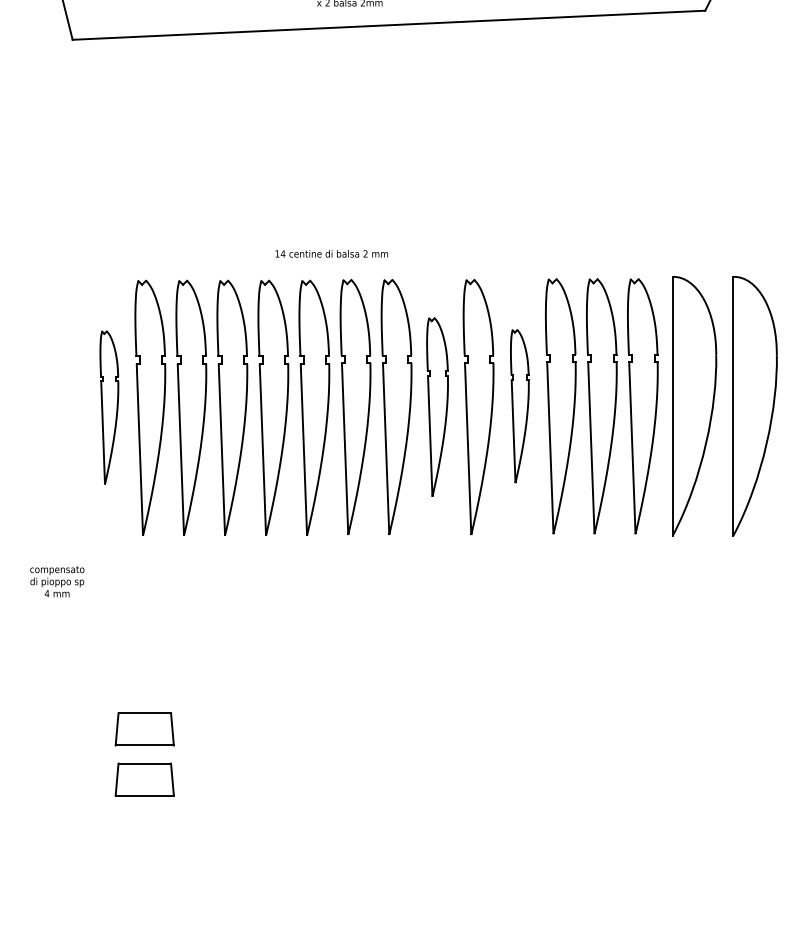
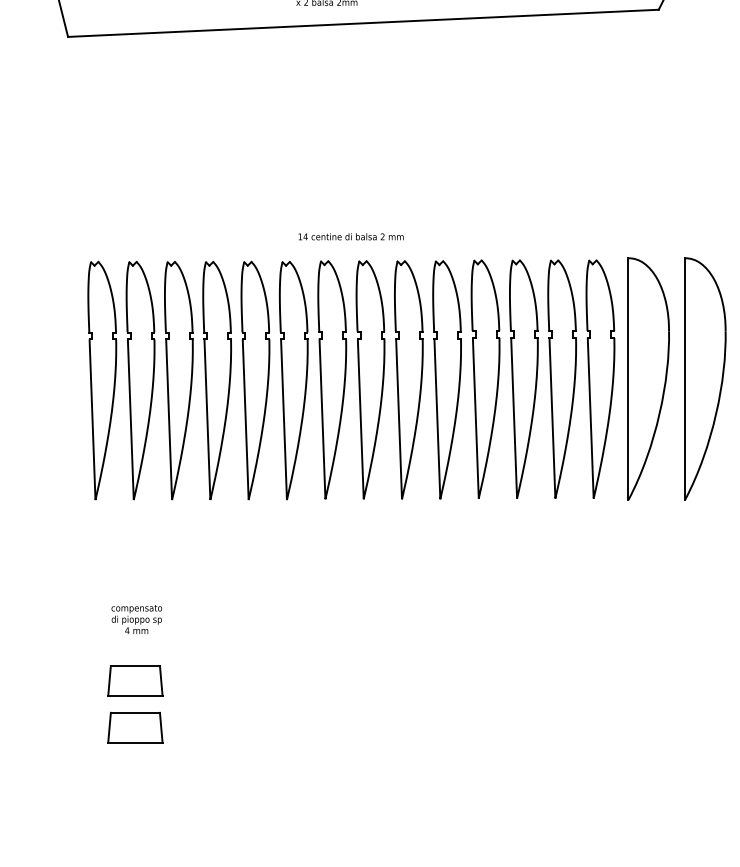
text: (331, 253) -> (350, 236), moved
part: (519, 406) -> (485, 379), size x1.67
part: (109, 407) -> (102, 380), size x1.67
part: (437, 407) -> (408, 380), size x1.43
text: (57, 581) -> (137, 619), moved

